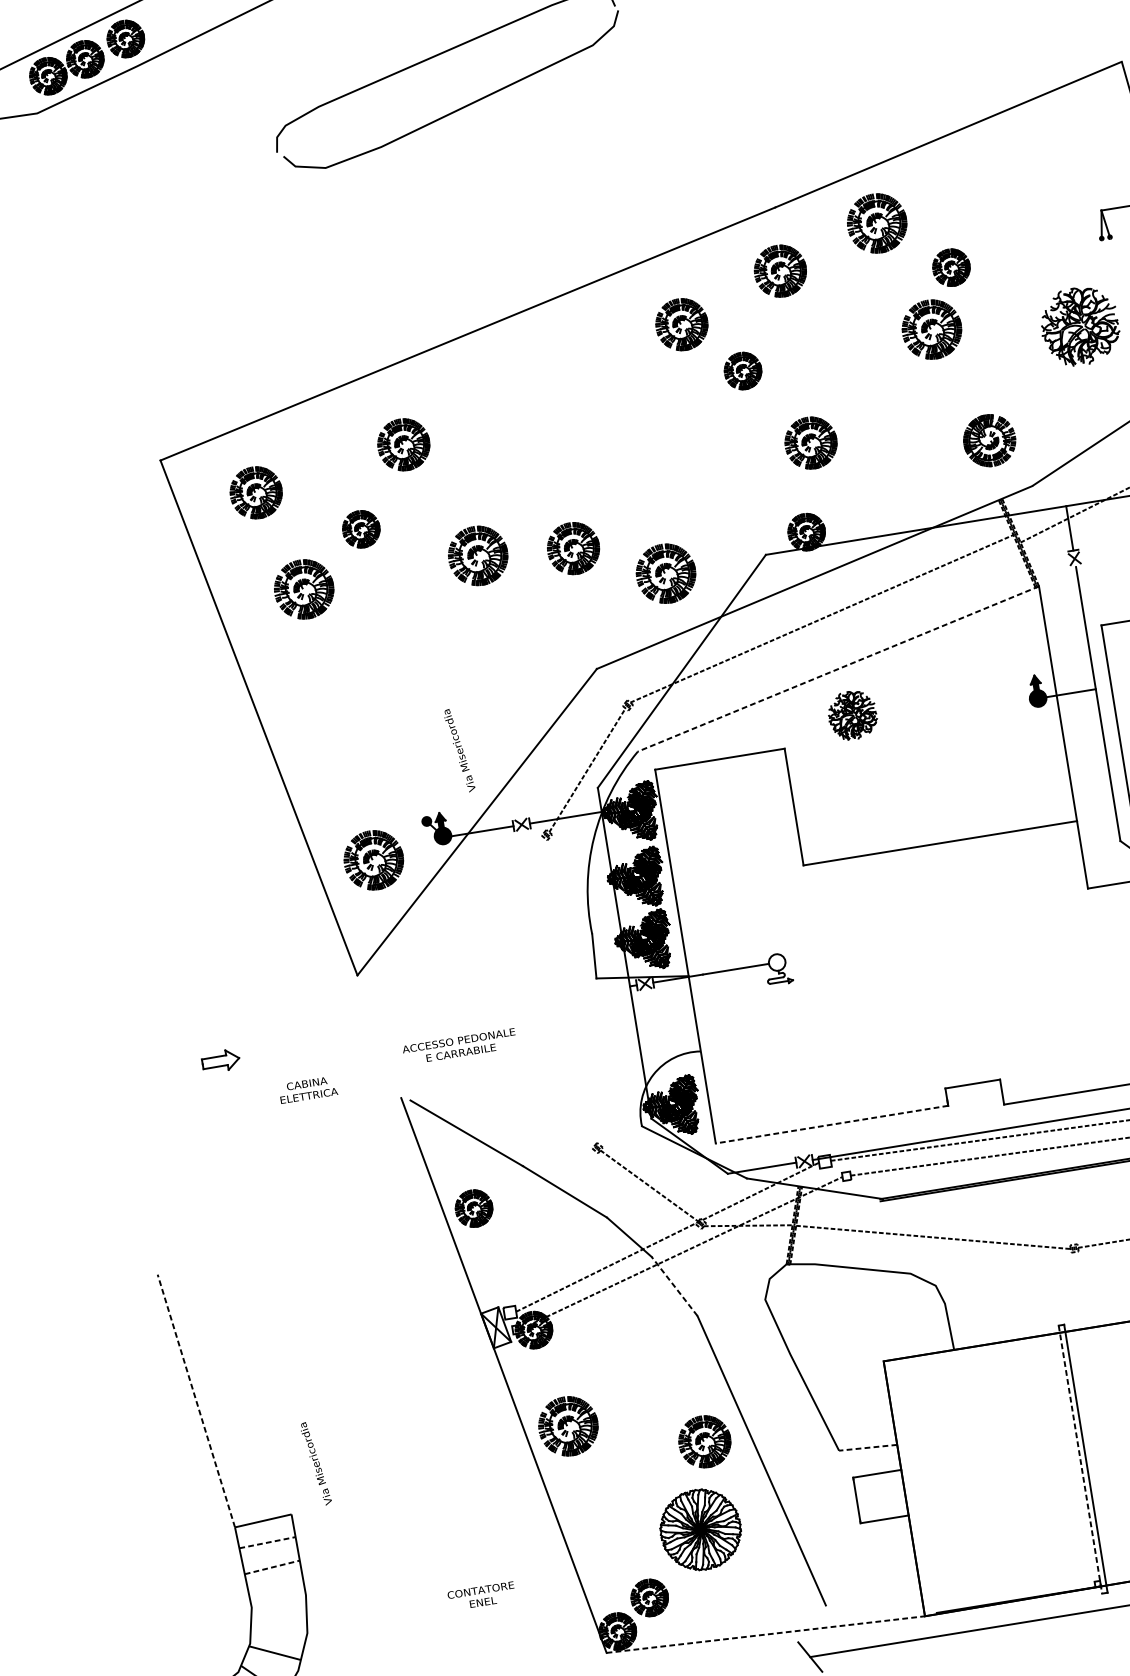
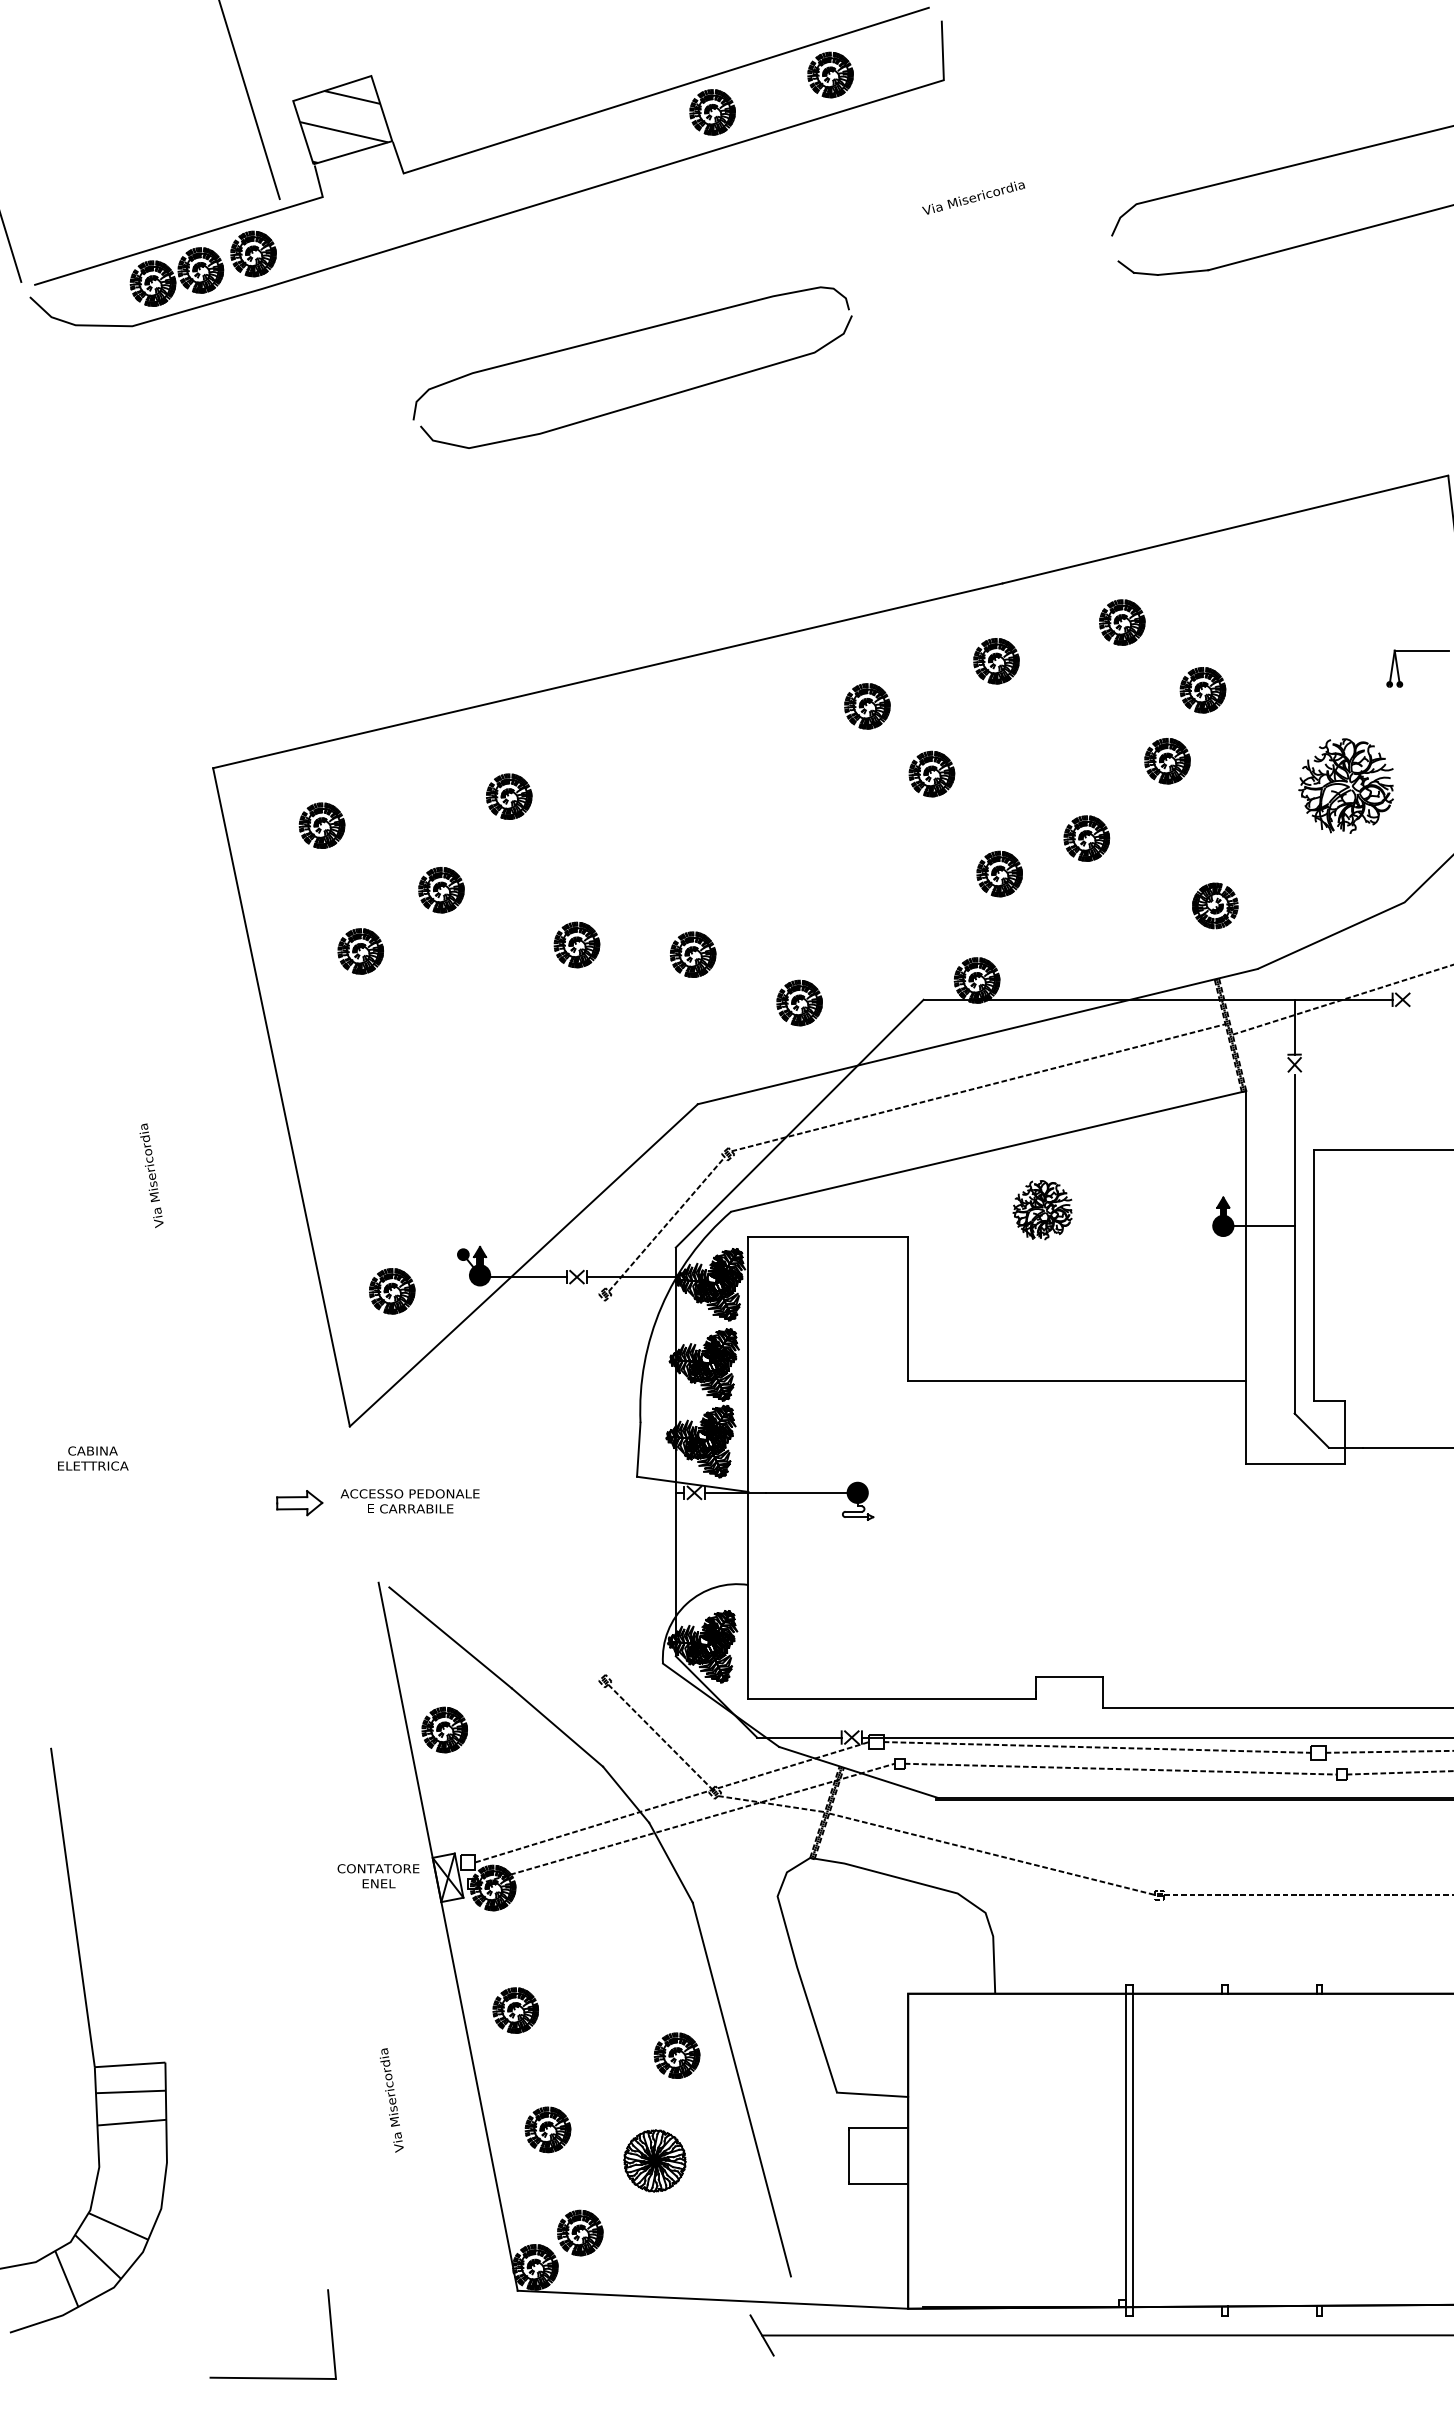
part: (877, 223) -> (1122, 622), size x0.62
part: (780, 271) -> (996, 661), size x0.71
part: (682, 324) -> (867, 706), size x0.71
part: (932, 330) -> (1167, 761), size x0.62
part: (876, 402) -> (1086, 838), added
part: (989, 440) -> (1215, 905), size x0.71
part: (810, 442) -> (999, 873), size x0.71
part: (404, 444) -> (509, 796), size x0.71
part: (255, 492) -> (321, 825), size x0.71
part: (572, 548) -> (692, 954), size x0.71
part: (477, 555) -> (576, 944), size x0.62
part: (665, 573) -> (799, 1002), size x0.62
part: (303, 589) -> (360, 951), size x0.62
line: (838, 669) -> (988, 1151), dashed -> solid
part: (852, 715) -> (1042, 1210), moved
text: (459, 750) -> (151, 1175), moved
part: (374, 860) -> (392, 1291), size x0.62
fill: (776, 962) -> (857, 1492), added
text: (459, 1046) -> (409, 1501), moved
part: (220, 1061) -> (299, 1503), moved
text: (308, 1089) -> (93, 1458), moved
line: (832, 1124) -> (892, 1698), dashed -> solid
line: (674, 1286) -> (671, 1862), dashed -> solid
line: (196, 1401) -> (72, 1907), dashed -> solid
part: (568, 1426) -> (515, 2010), size x0.62
part: (704, 1441) -> (676, 2055), size x0.71
line: (868, 1447) -> (872, 2094), dashed -> solid
line: (1080, 1459) -> (1125, 2150), dashed -> solid
text: (315, 1463) -> (391, 2100), moved
part: (609, 1518) -> (547, 2129), added
part: (700, 1529) -> (654, 2160), size x0.62
line: (267, 1542) -> (130, 2091), dashed -> solid
line: (271, 1567) -> (131, 2122), dashed -> solid
text: (481, 1596) -> (378, 1876), moved
line: (766, 1634) -> (713, 2299), dashed -> solid

